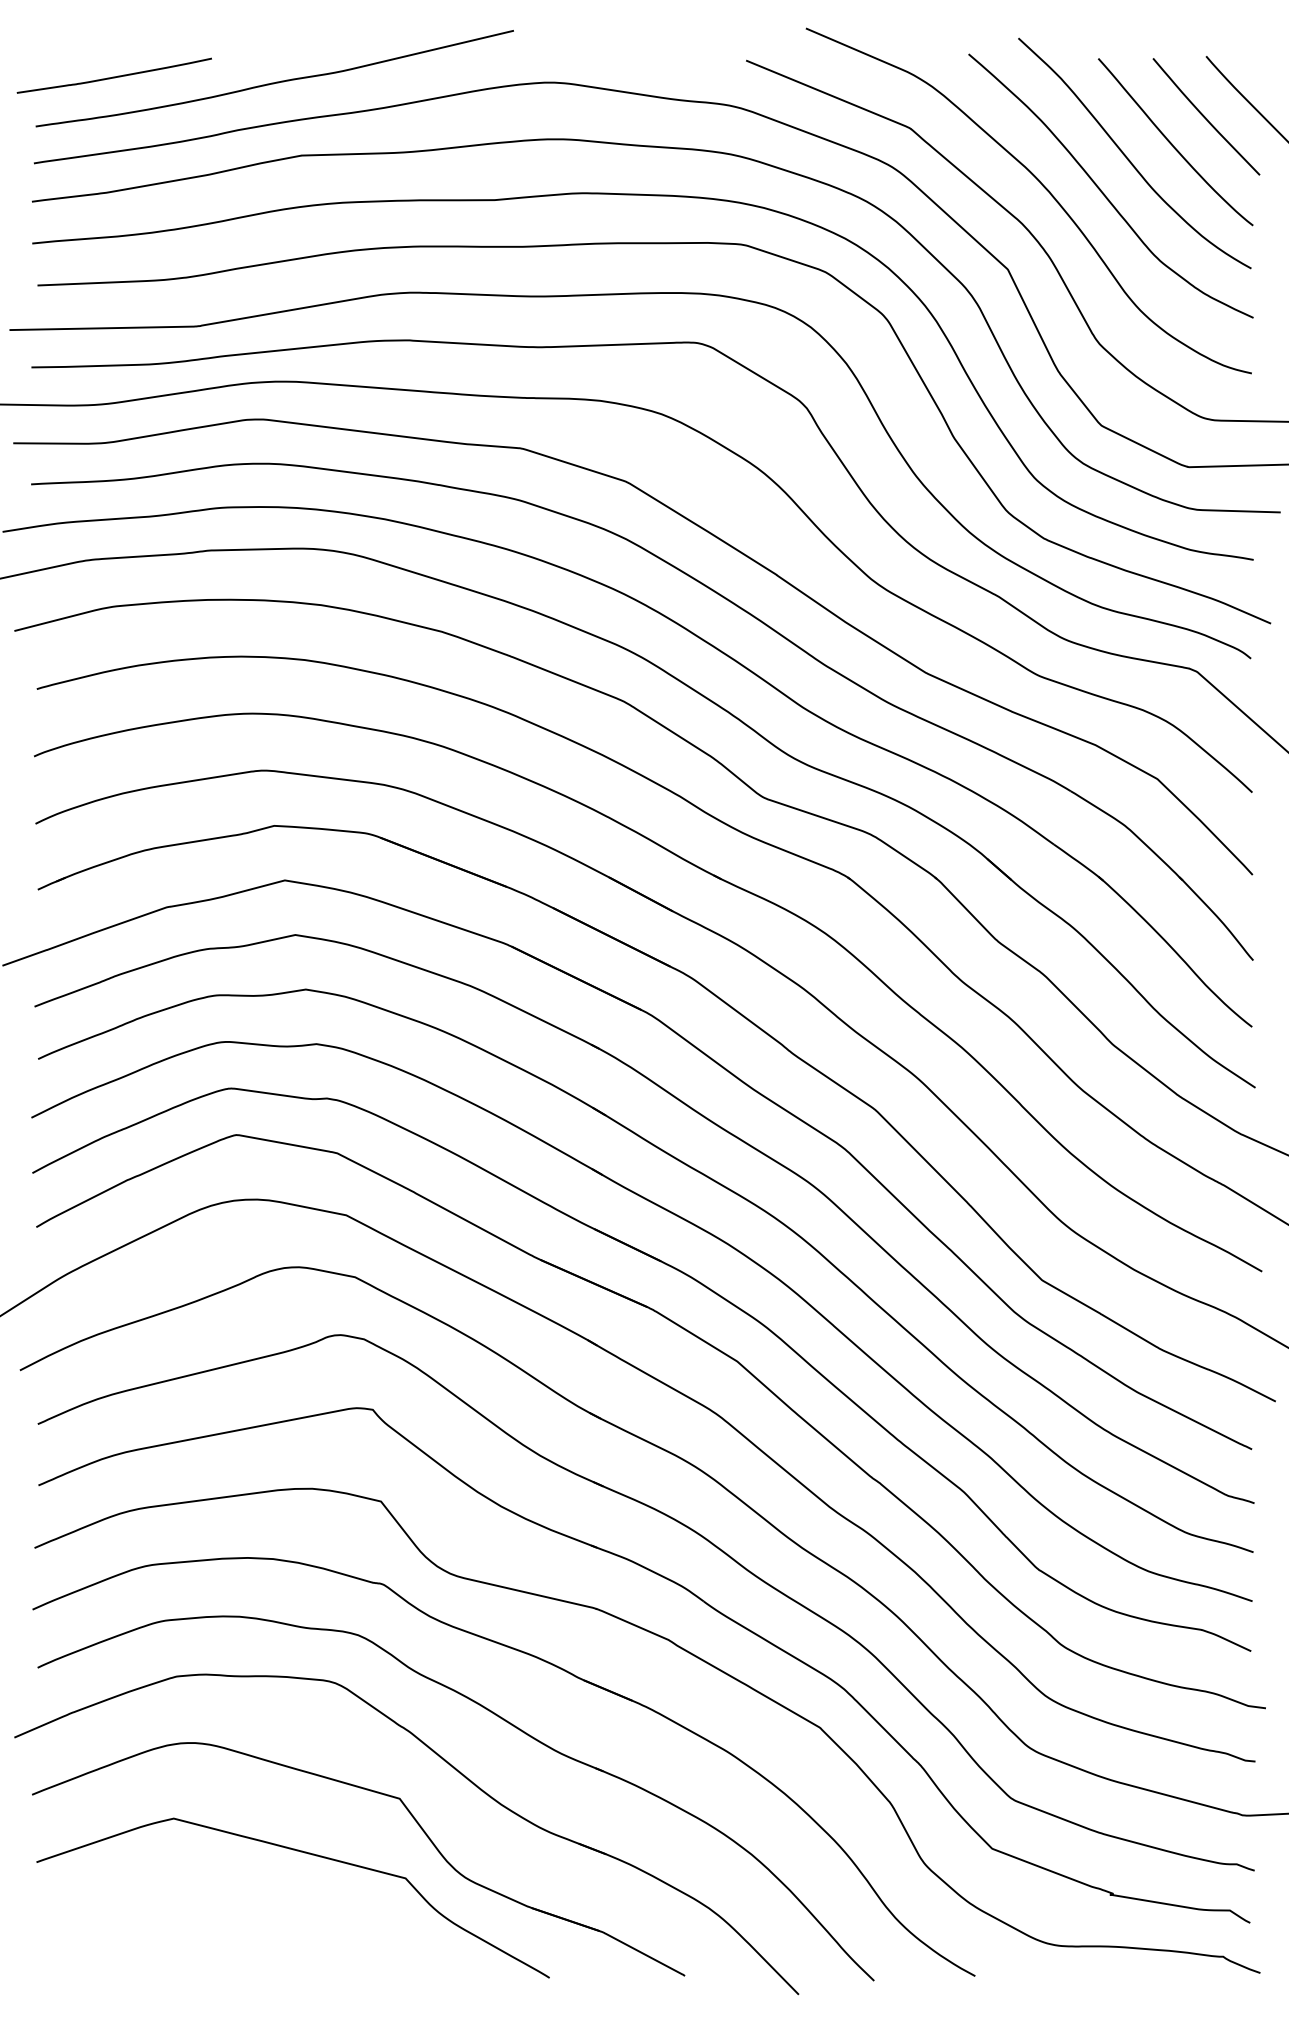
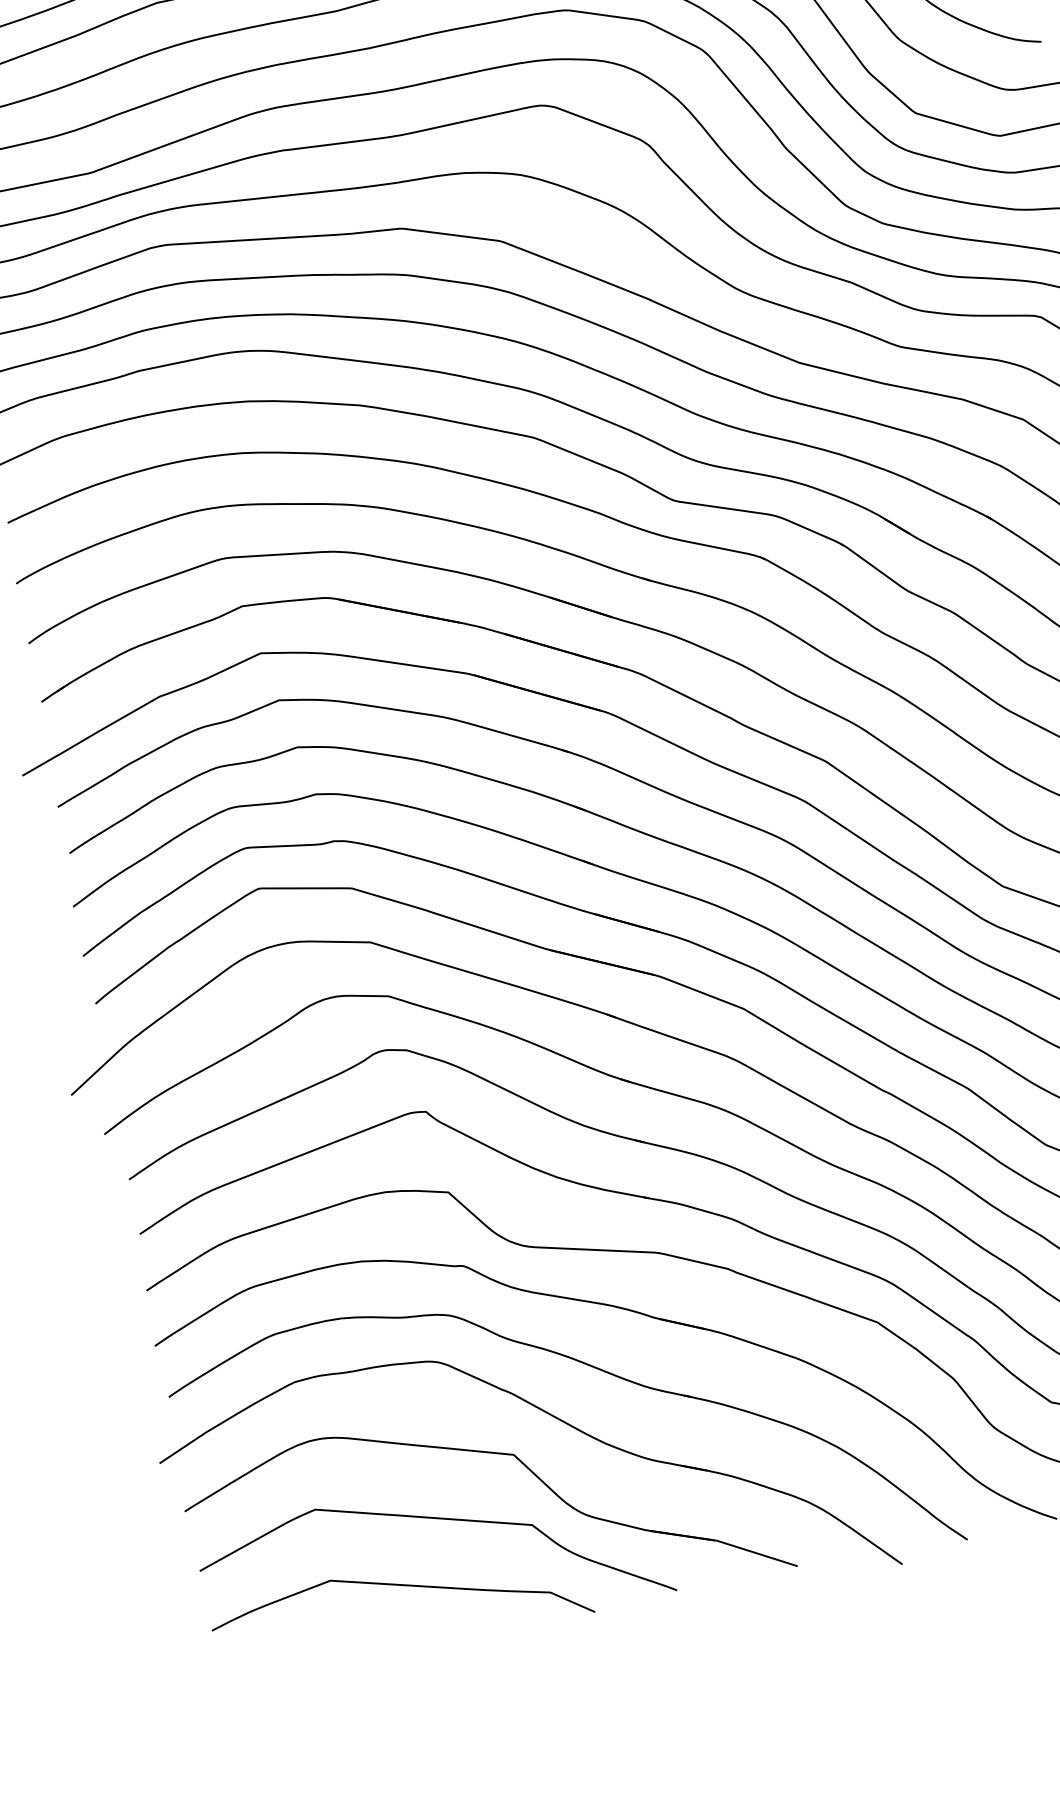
curve: (251, 1918) -> (401, 1586), added

